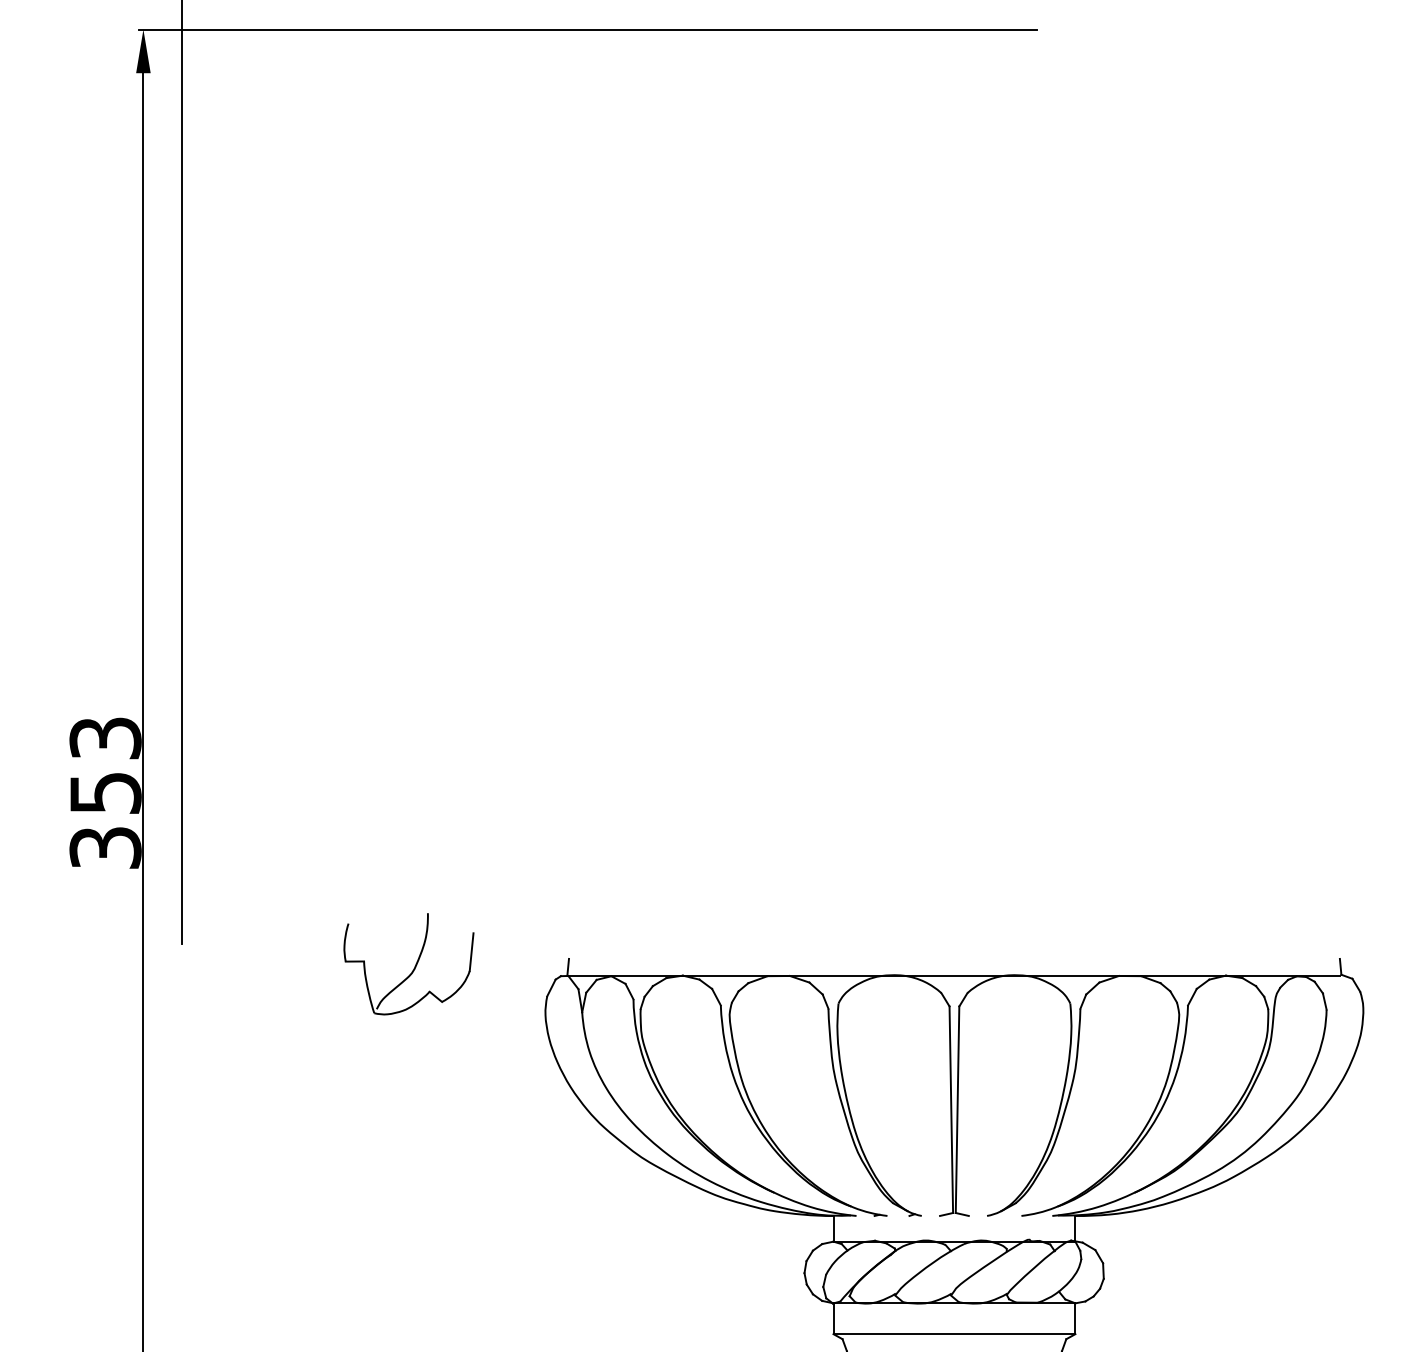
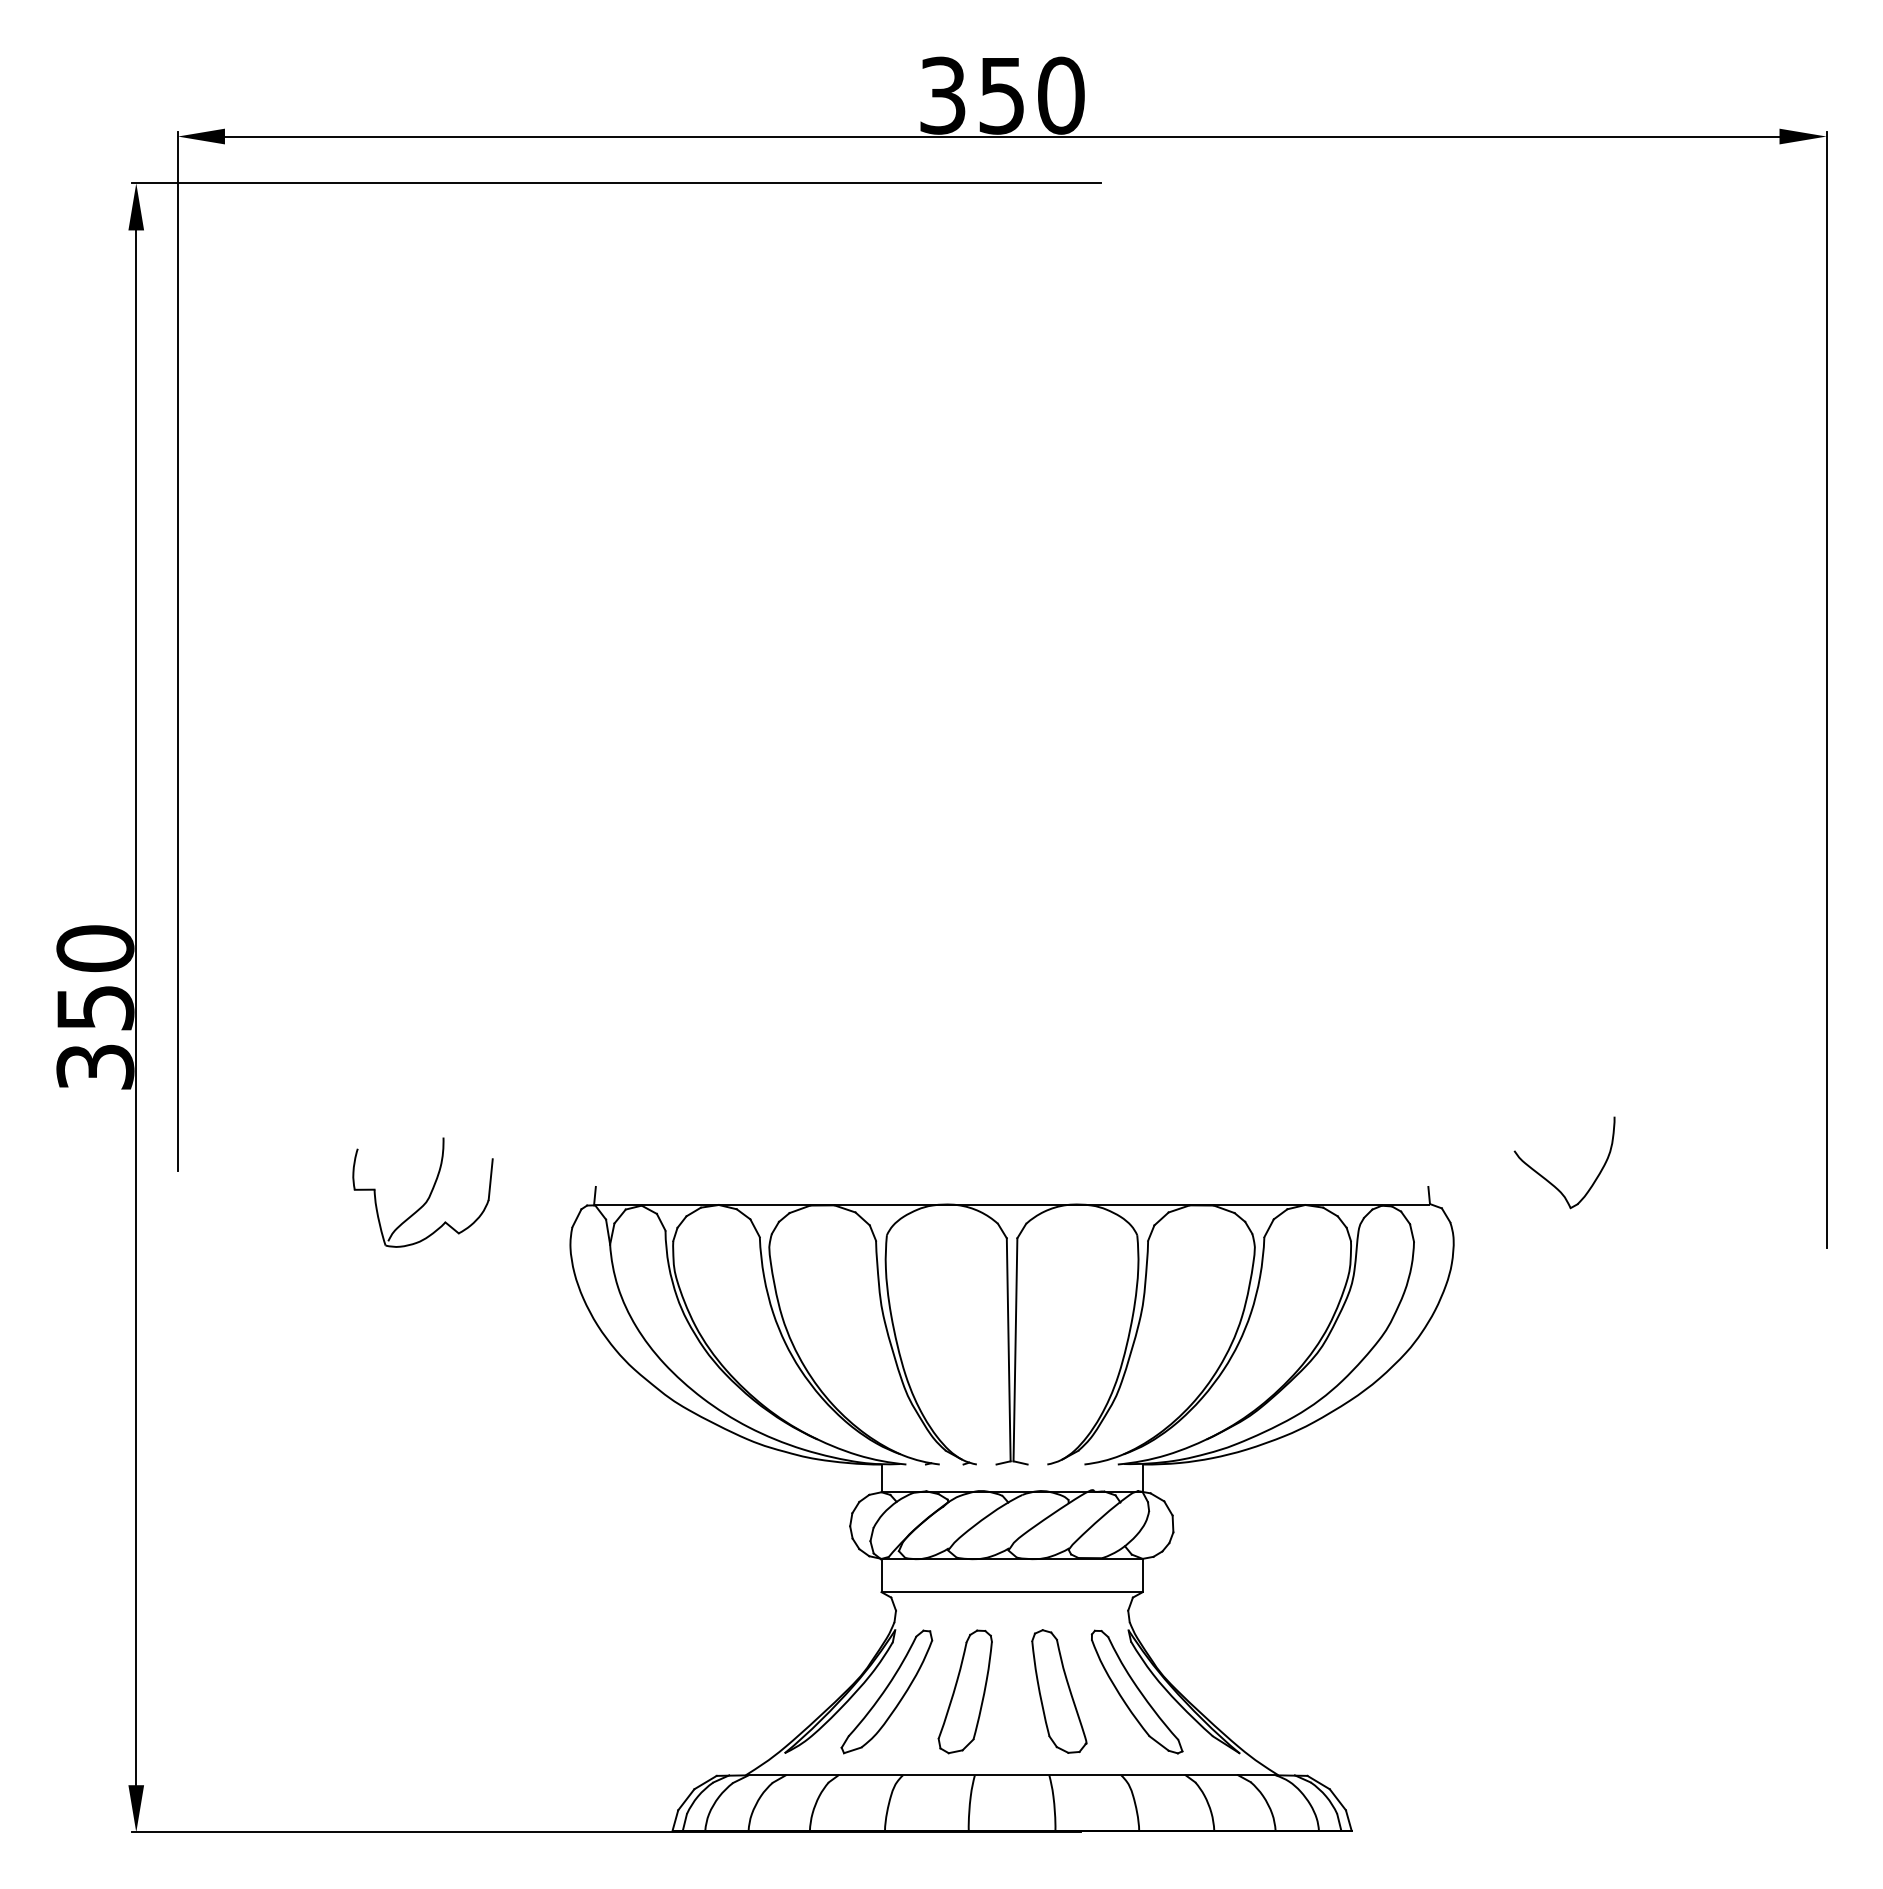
text: (105, 738) -> (95, 948), 353 -> 350

